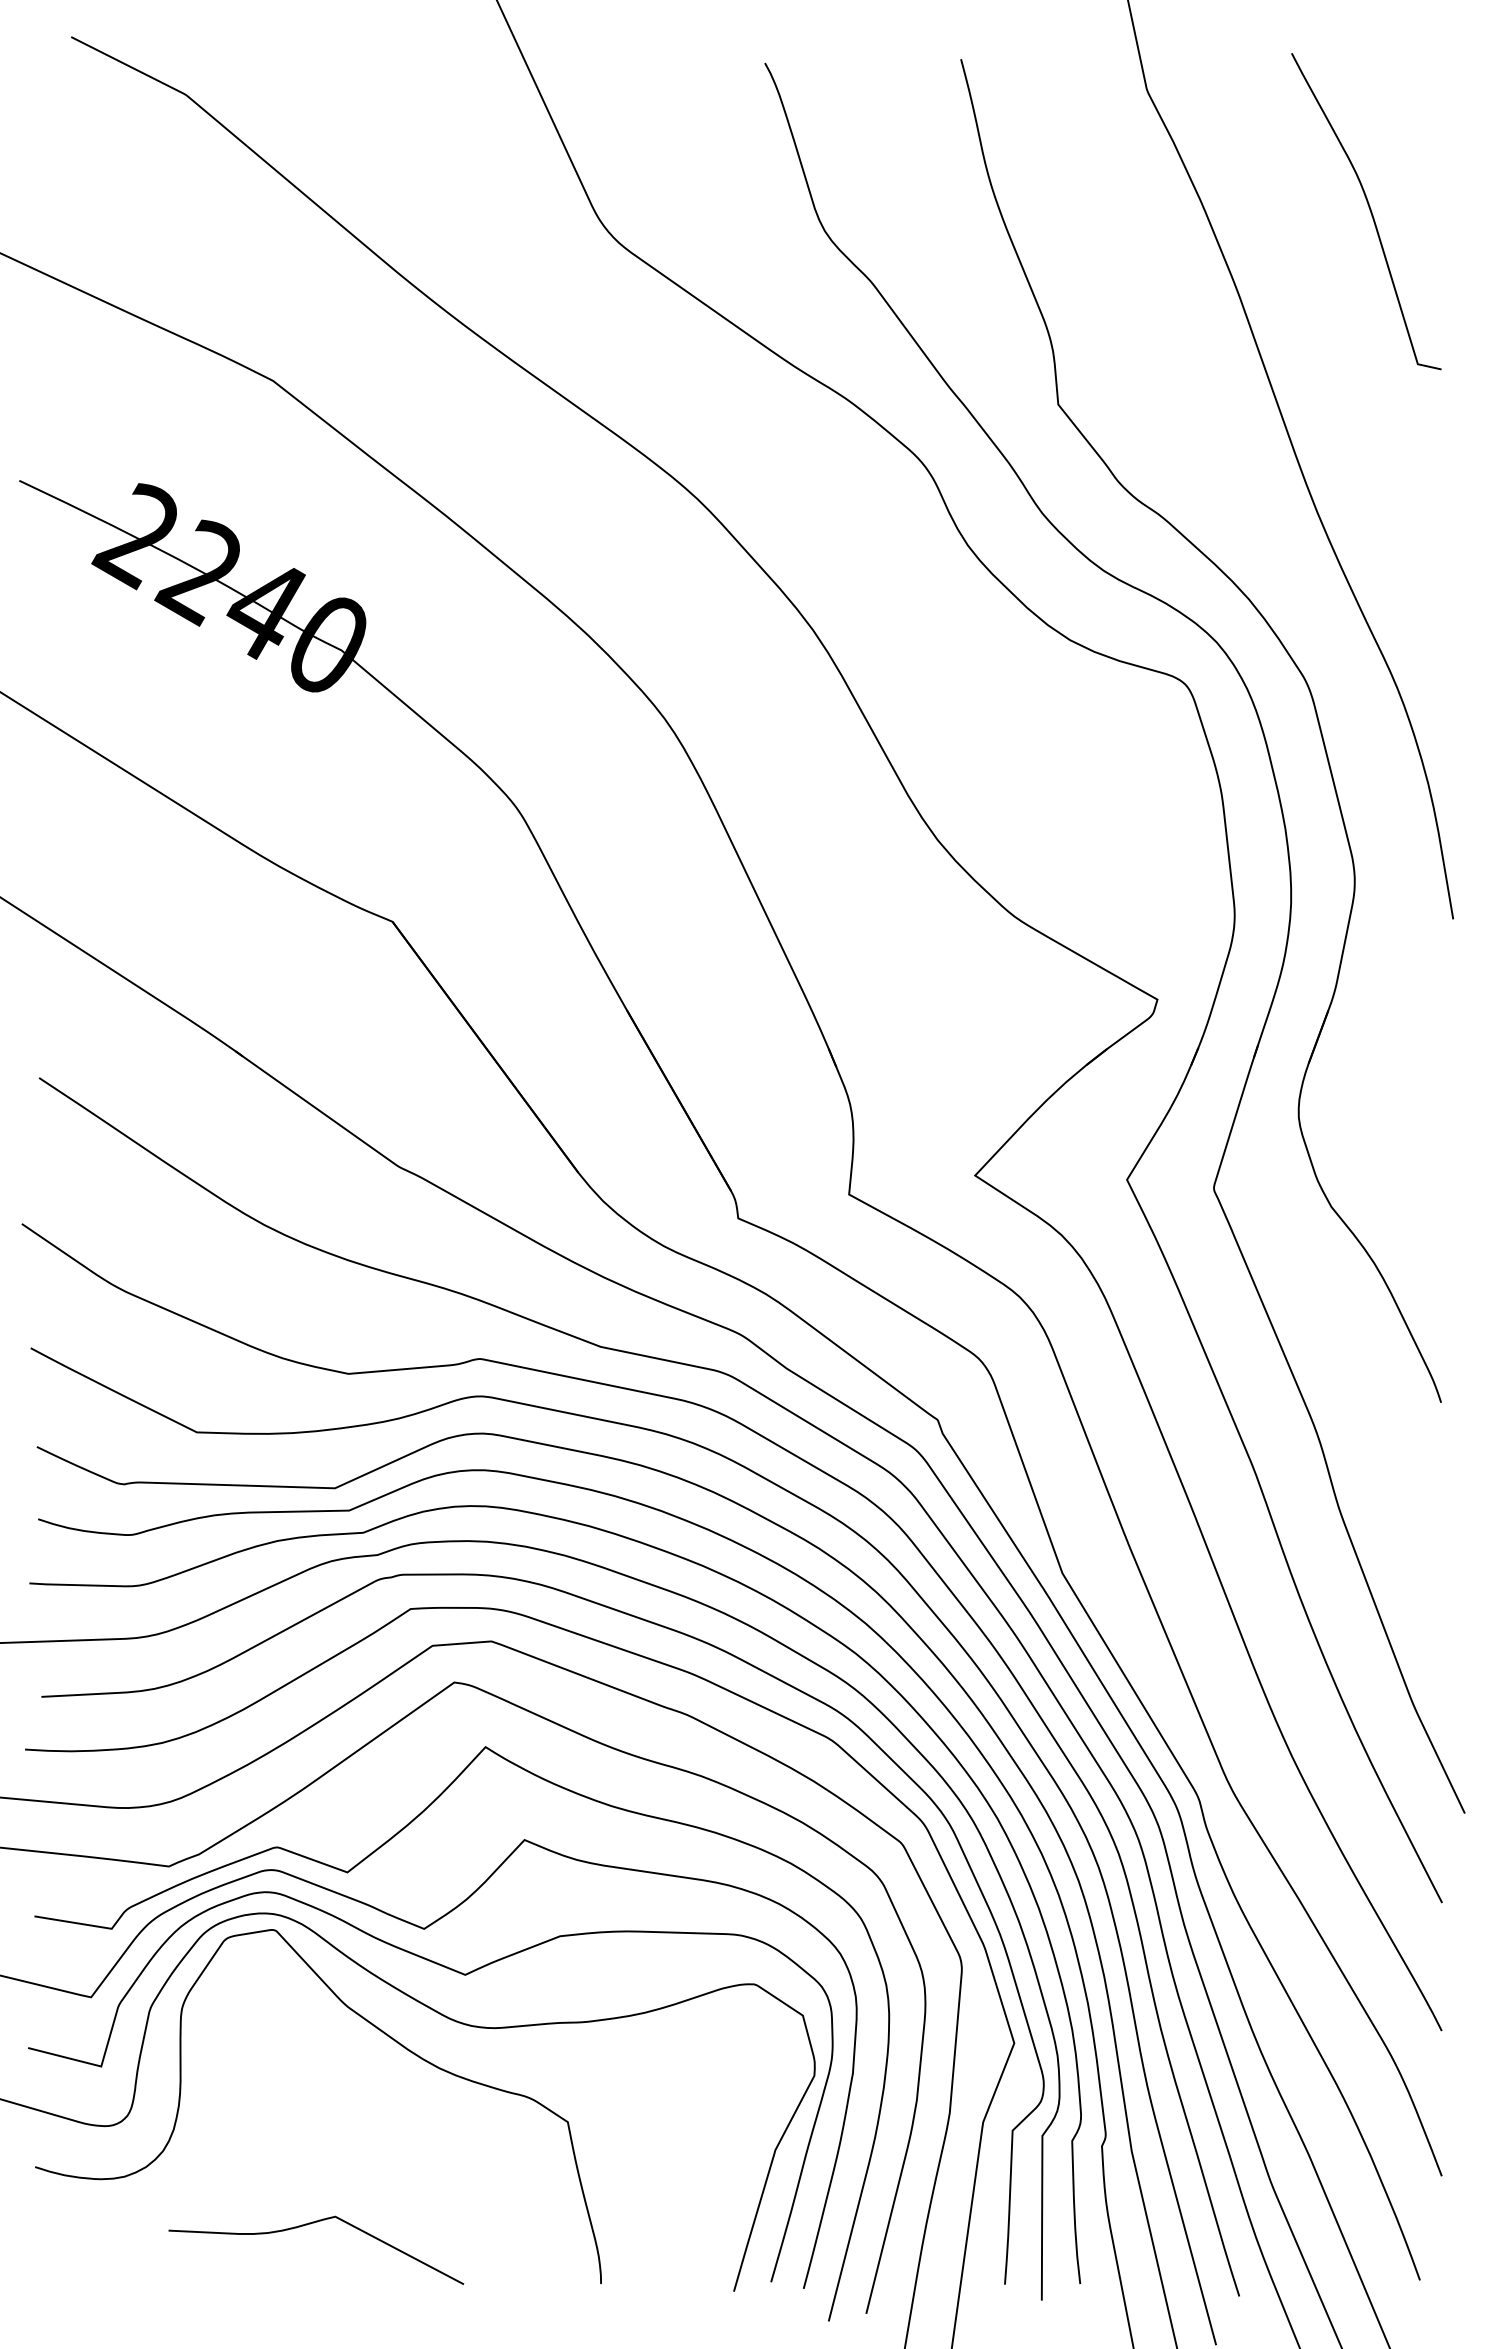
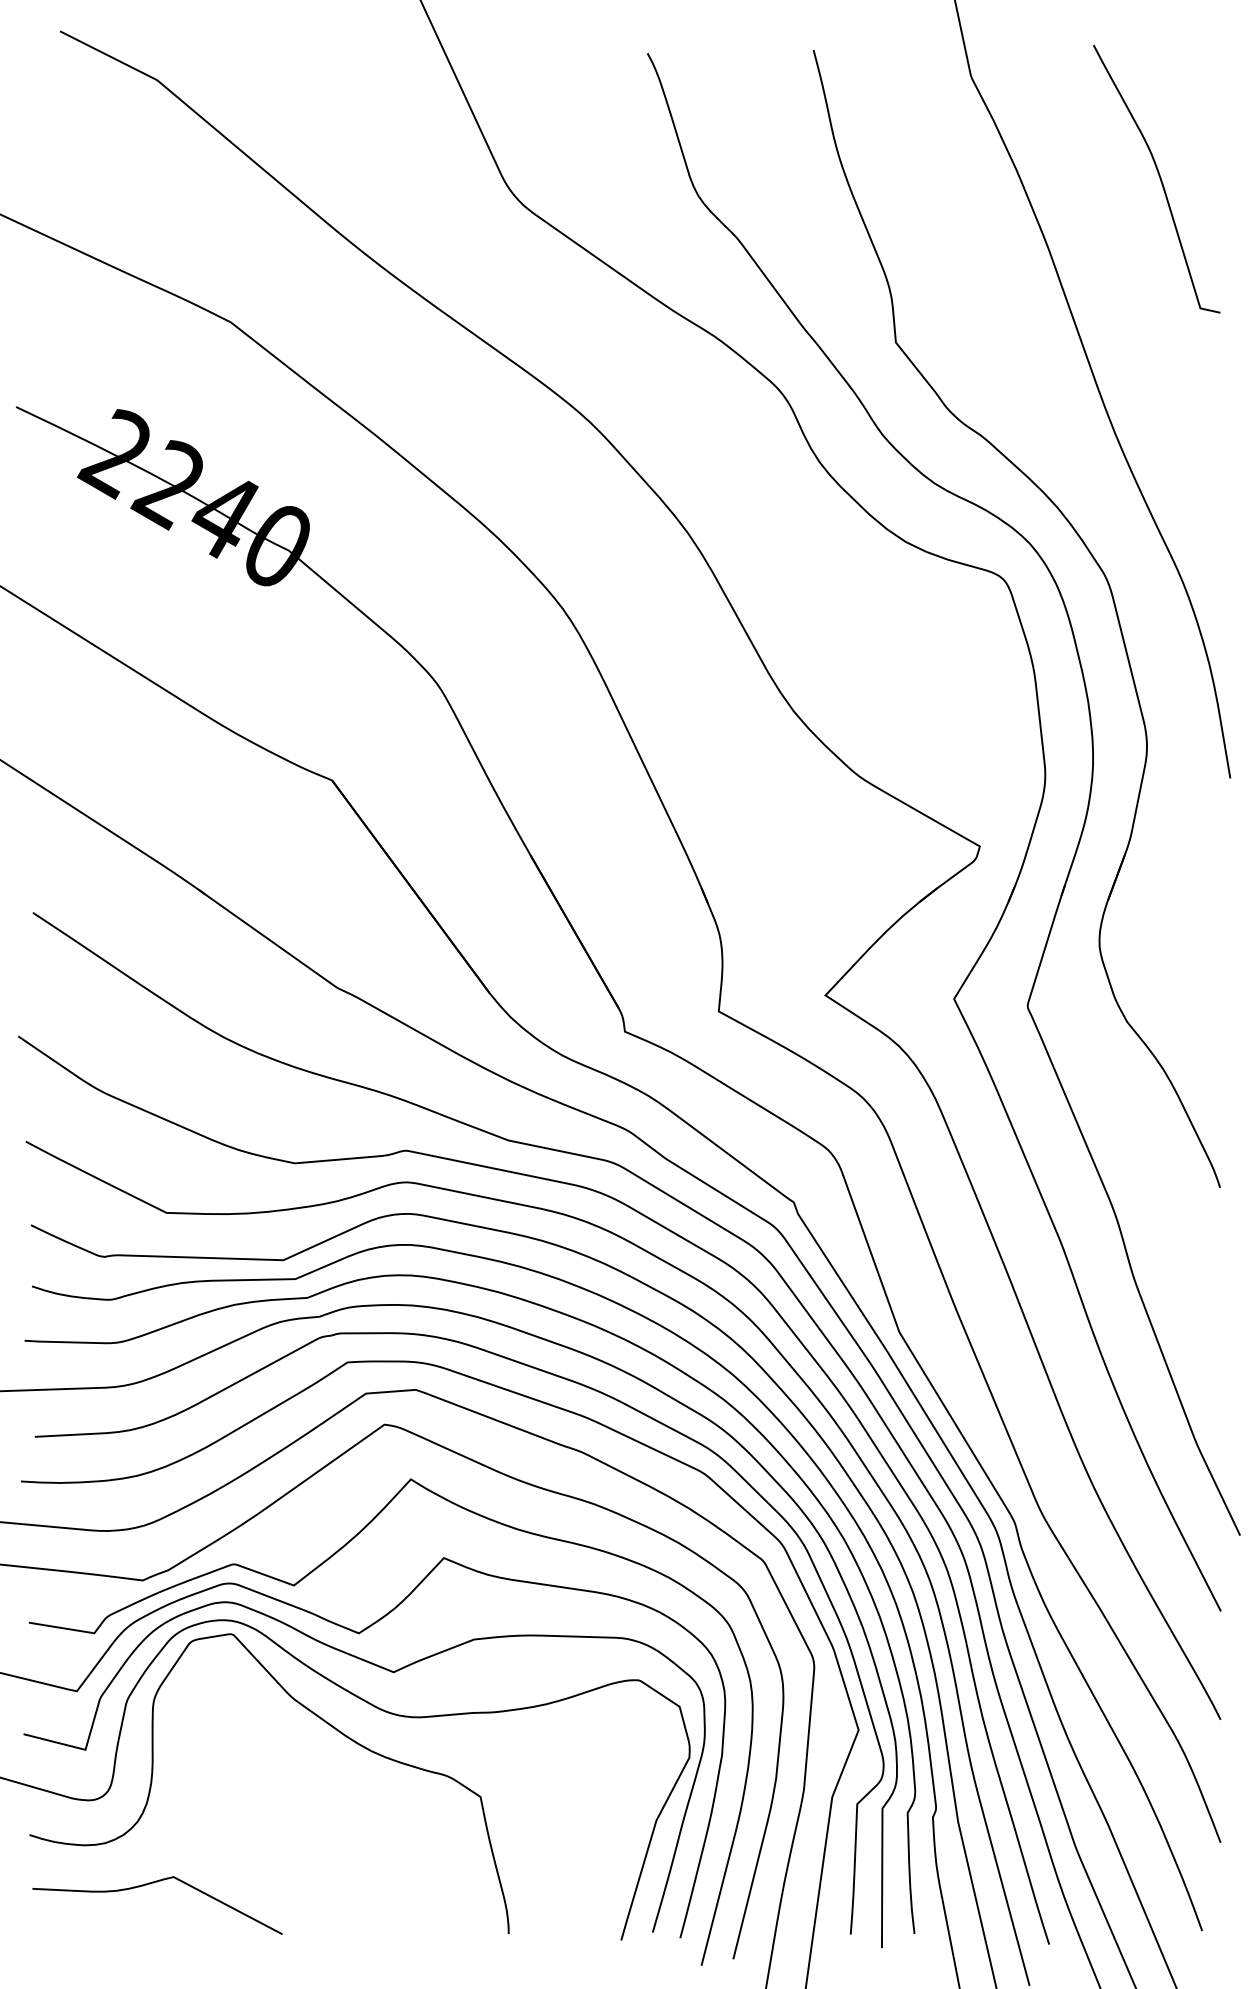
curve: (307, 2225) -> (150, 1884), moved

